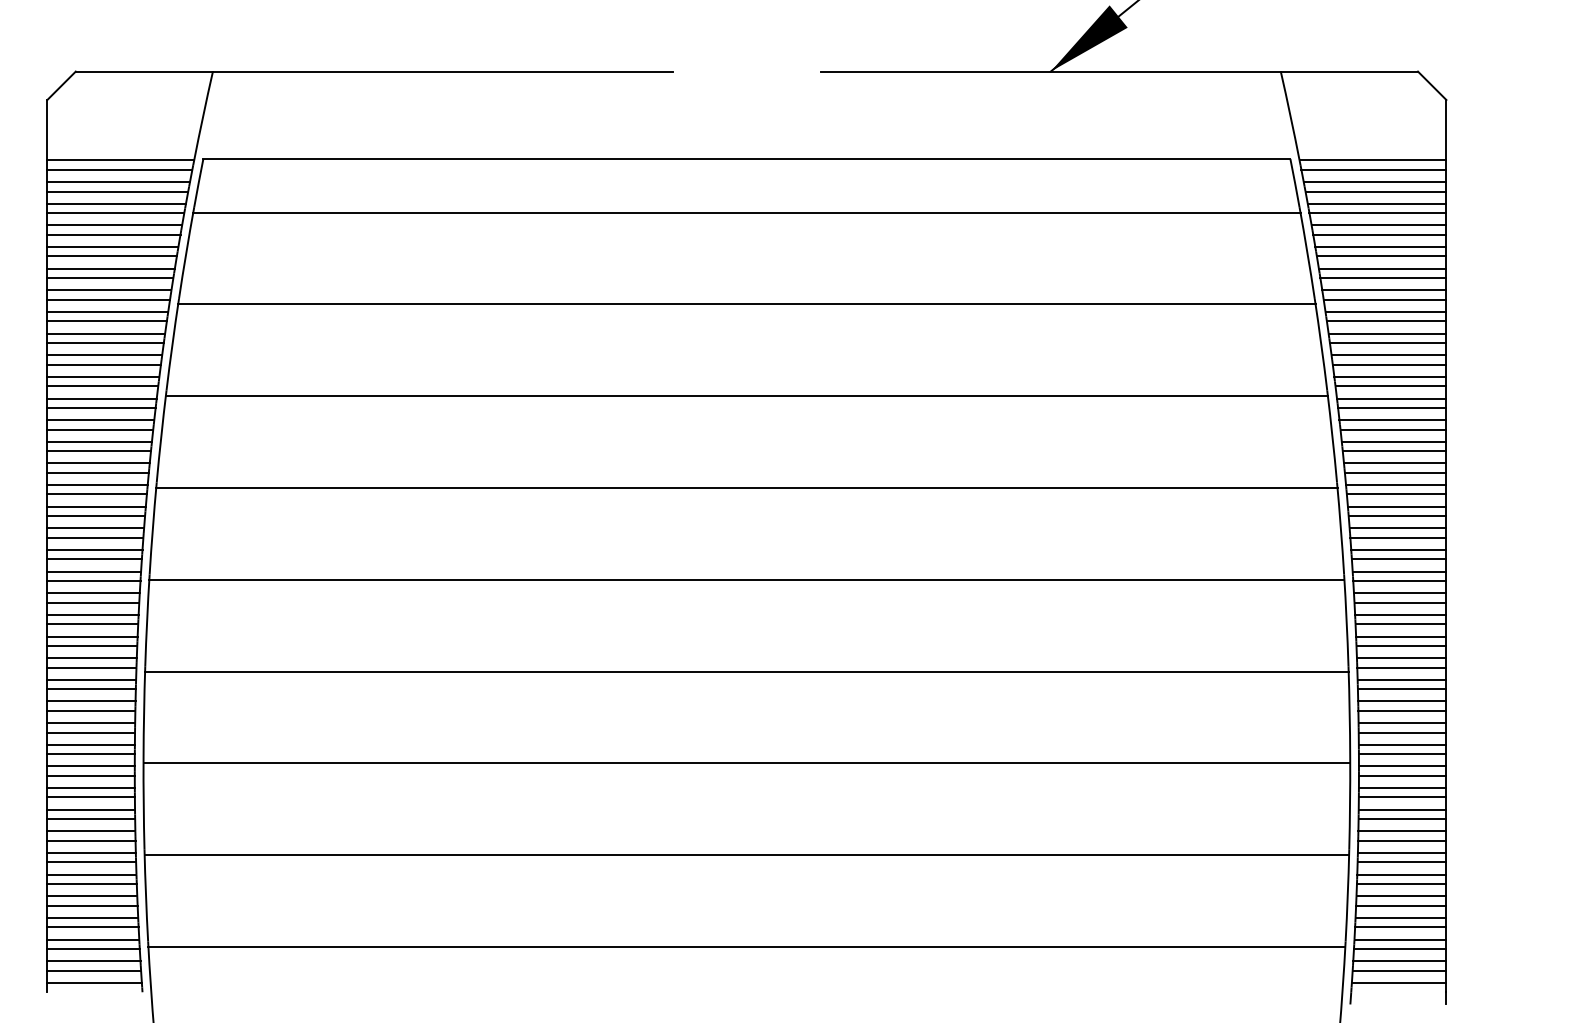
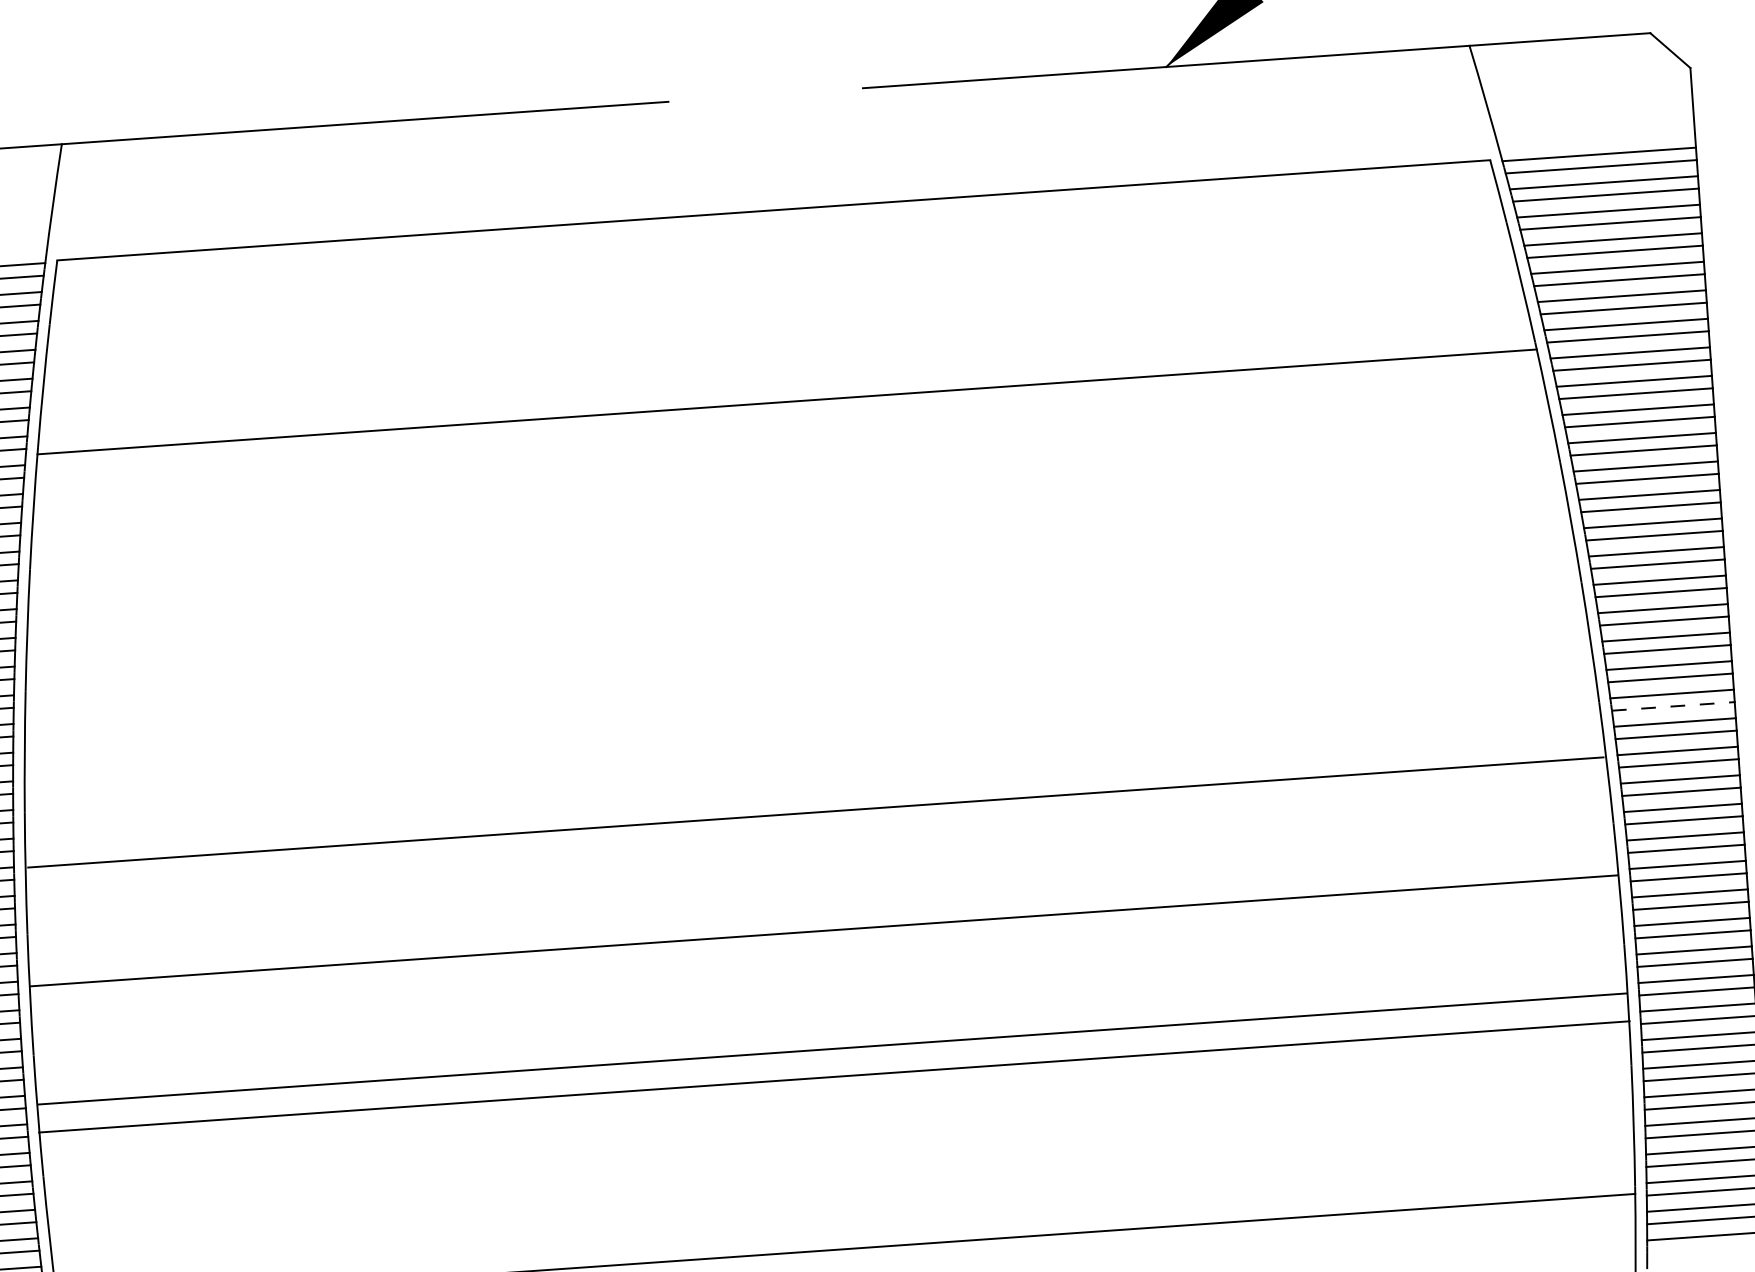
line: (746, 212) -> (778, 280), removed
line: (746, 396) -> (795, 523), removed
line: (746, 488) -> (803, 644), removed
line: (746, 579) -> (815, 812), moved
line: (1399, 581) -> (1672, 707), solid -> dashed
line: (746, 671) -> (823, 930), moved
line: (746, 763) -> (833, 1076), moved
line: (746, 855) -> (831, 1049), moved

